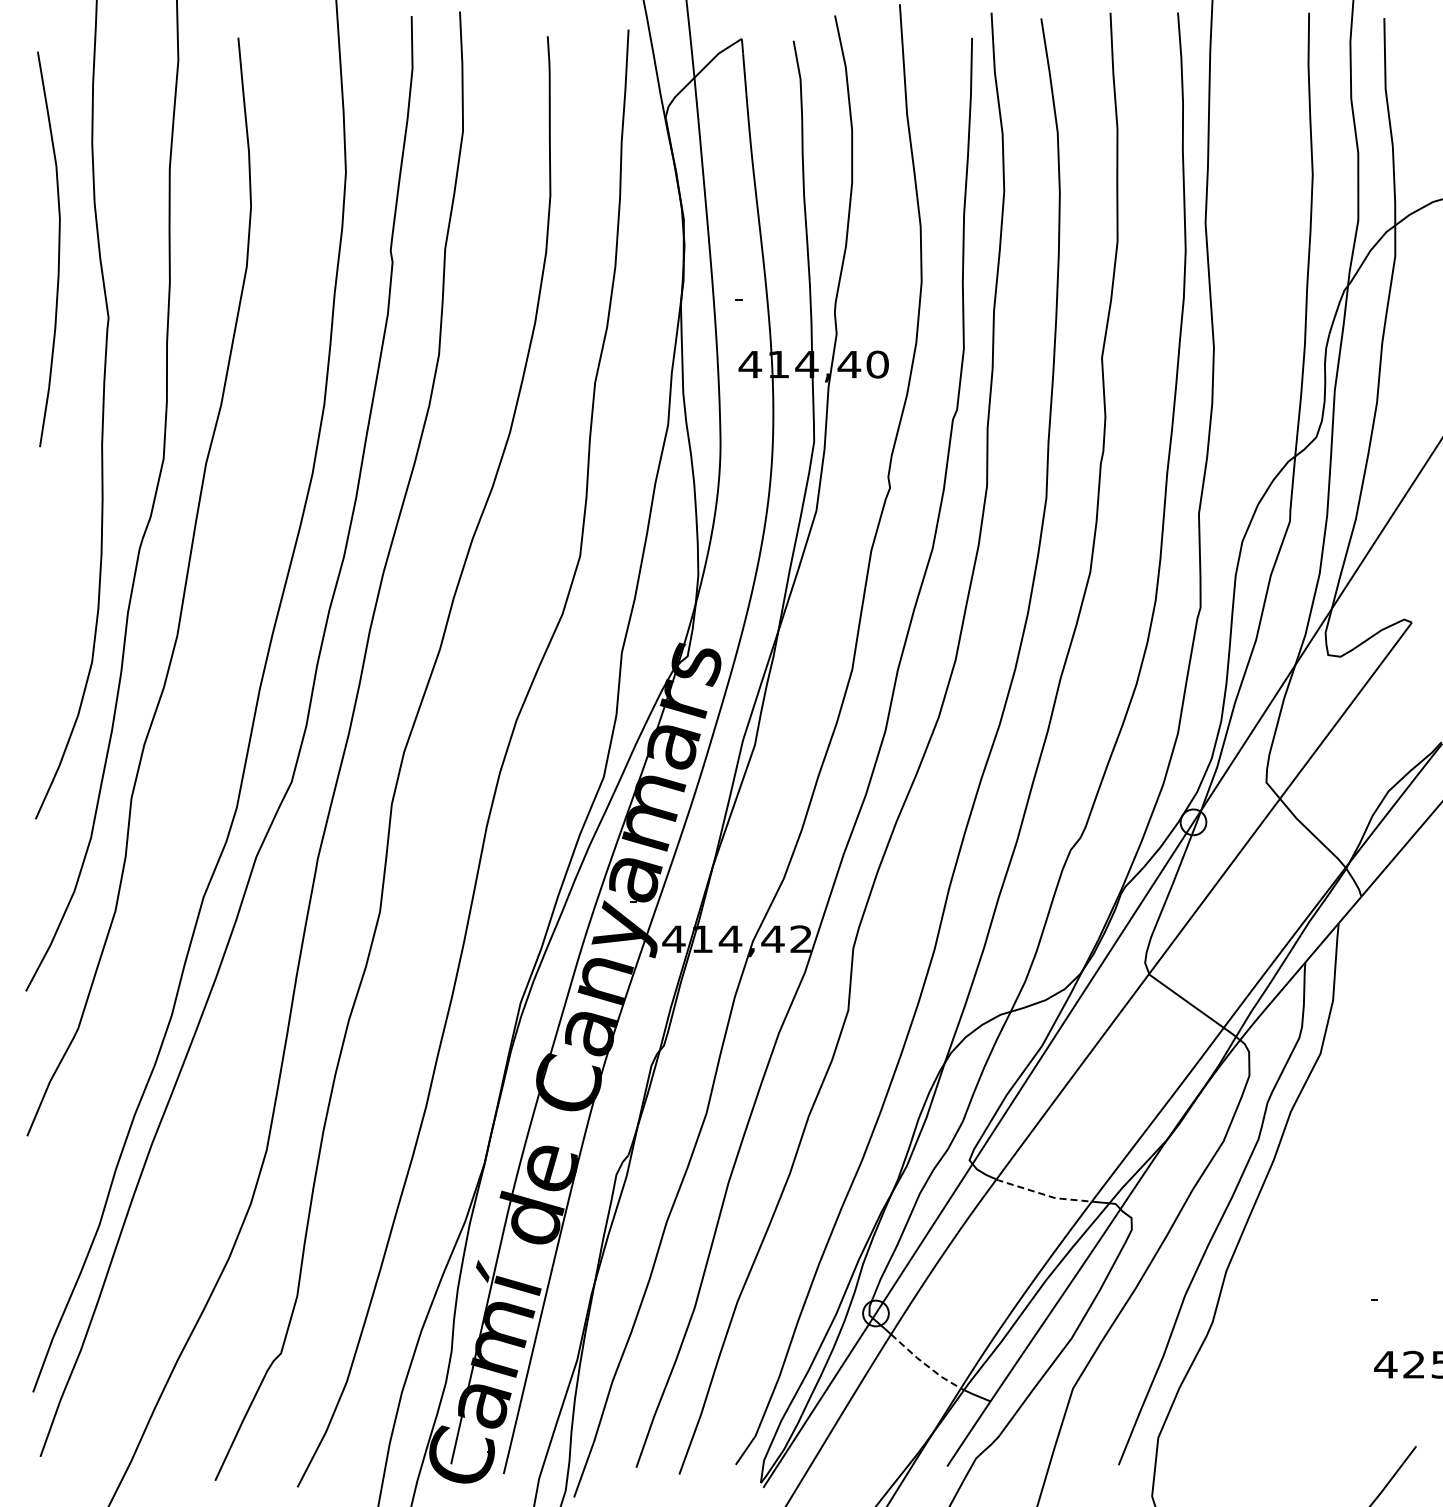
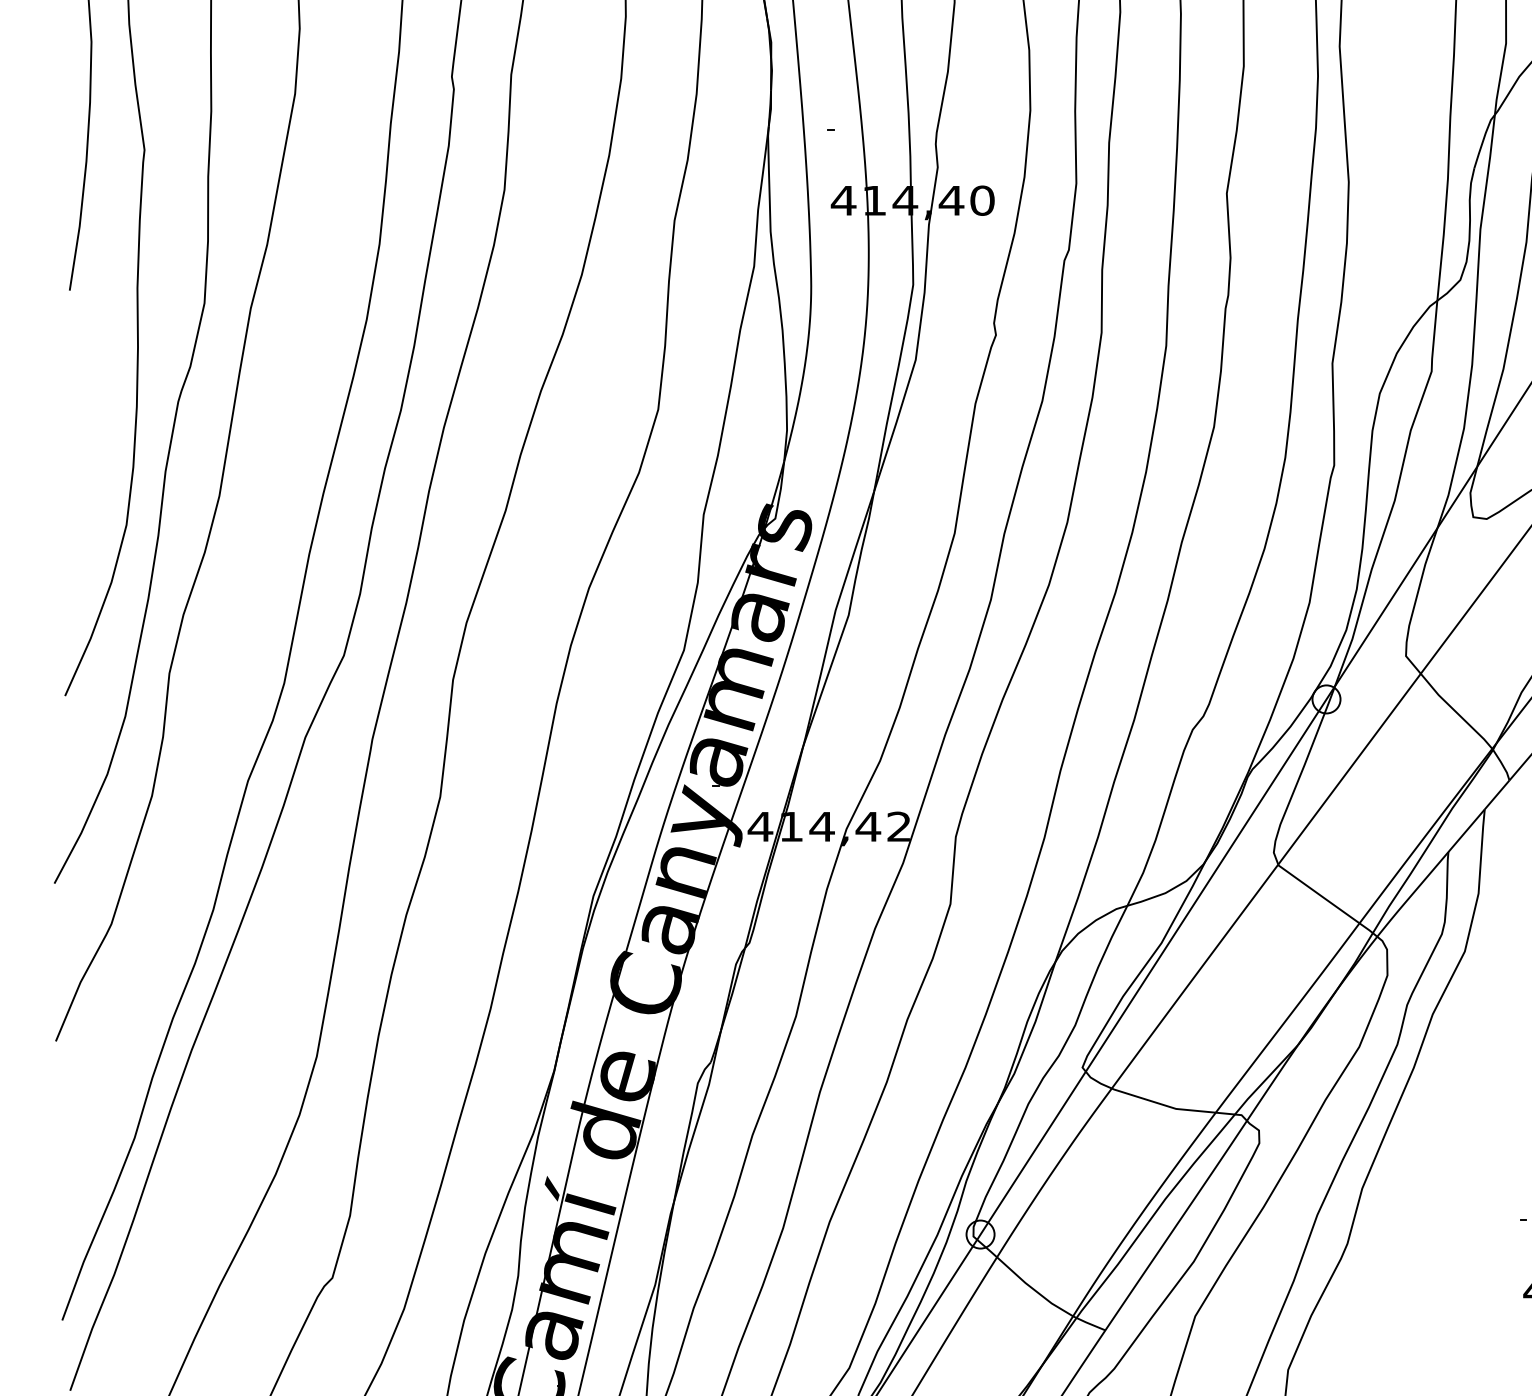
line: (1043, 1194) -> (1163, 1104), dashed -> solid
line: (924, 1363) -> (1033, 1289), dashed -> solid

